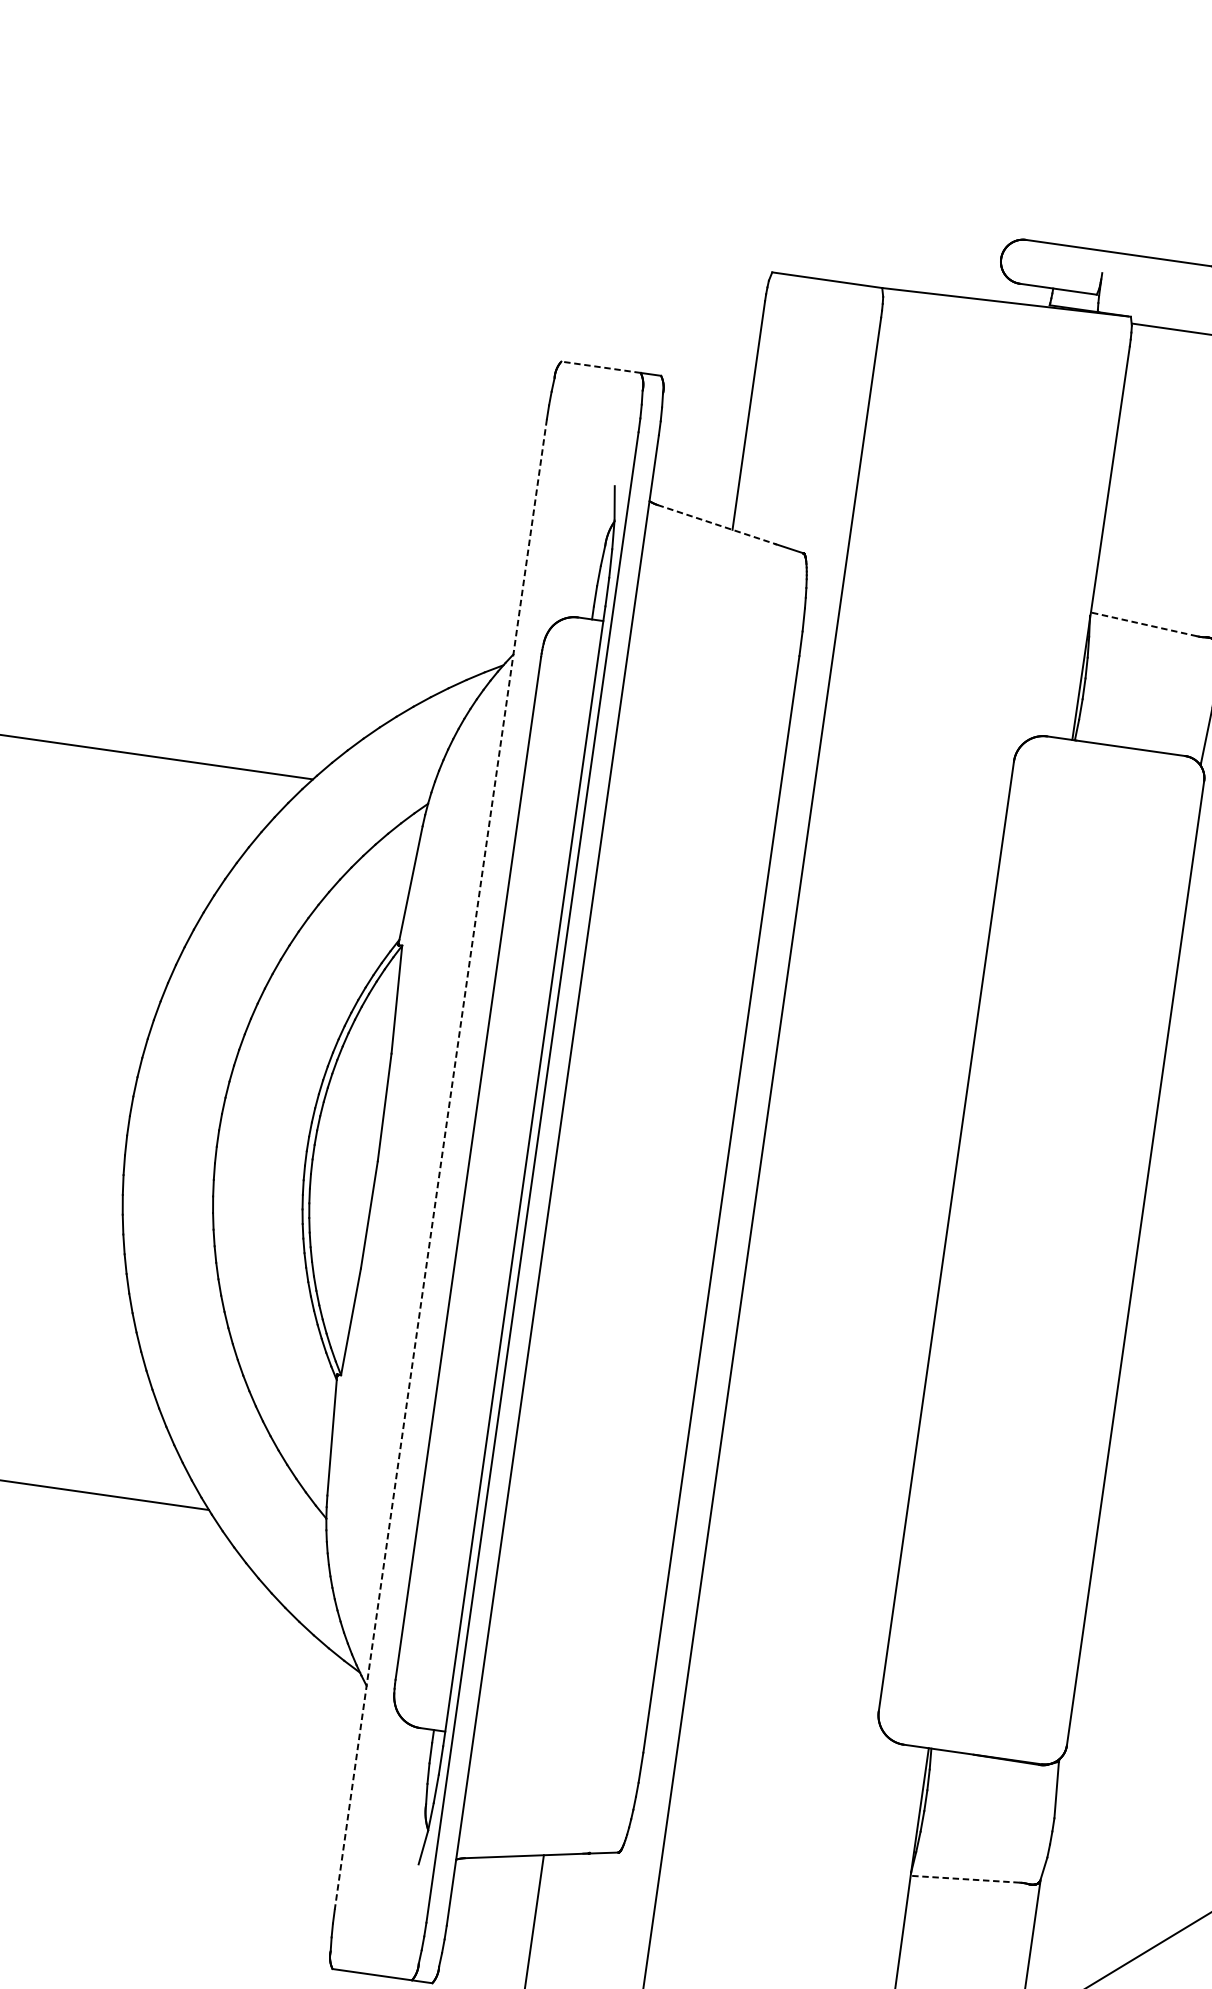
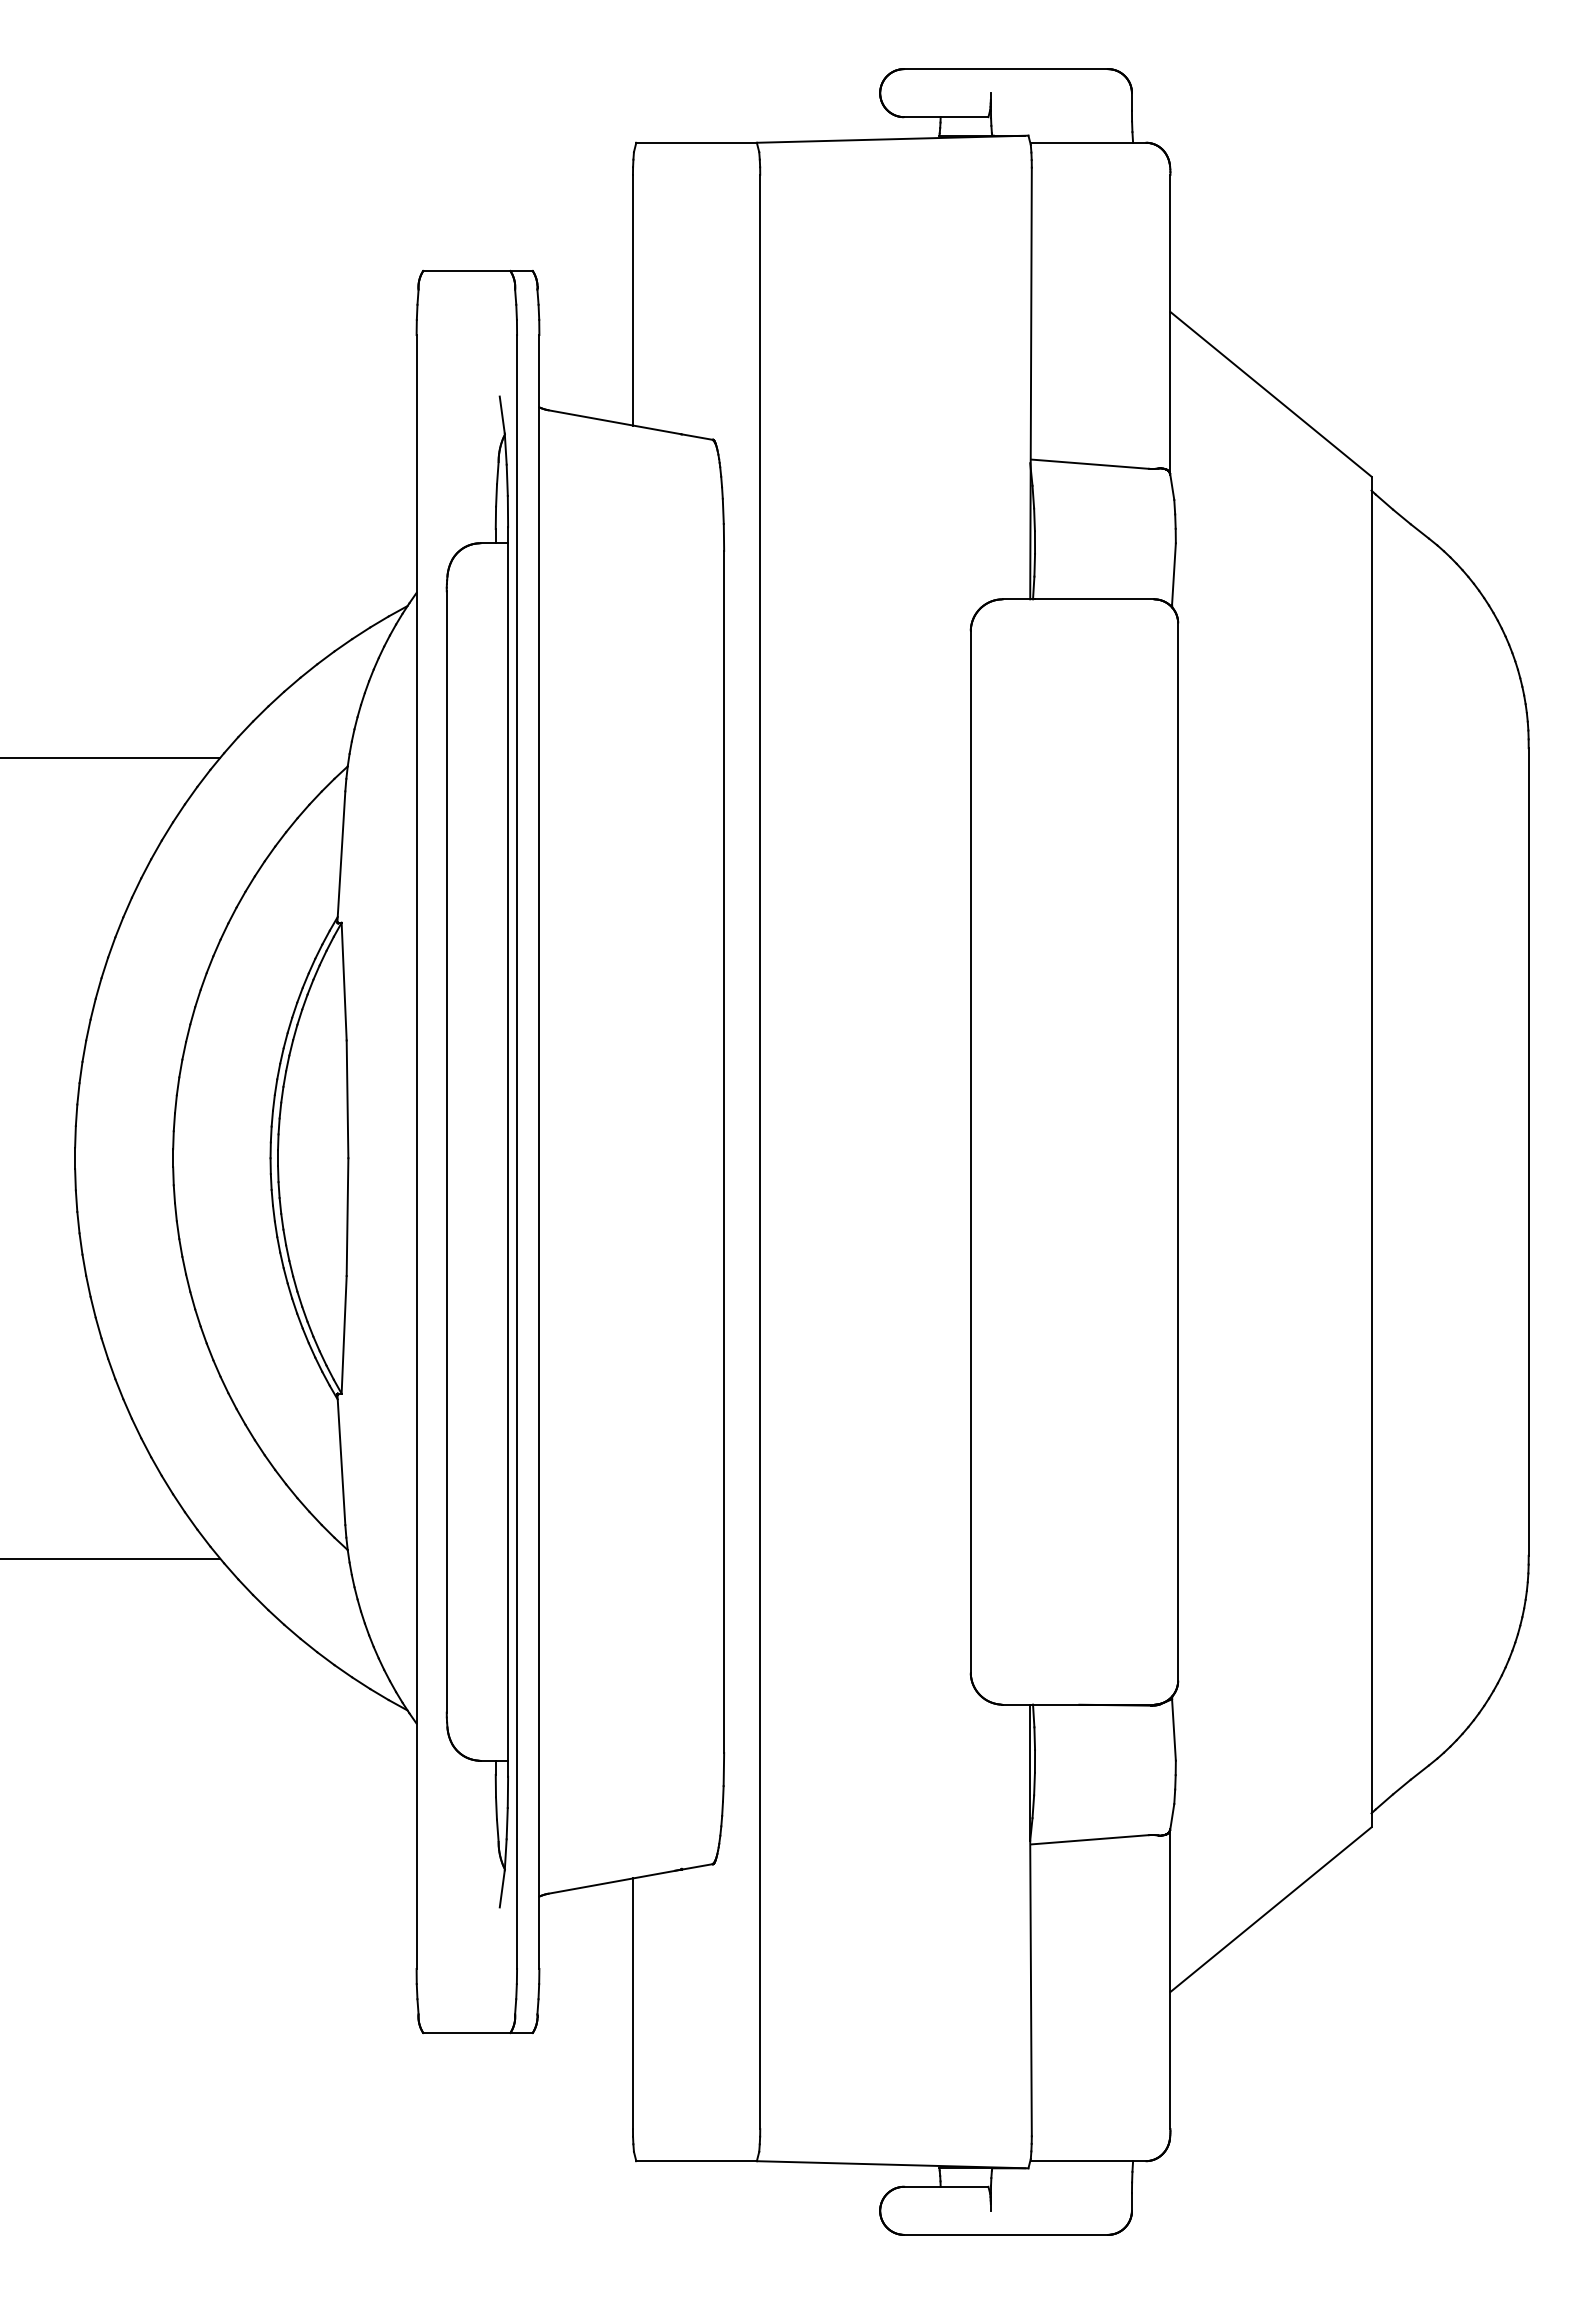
line: (600, 366) -> (466, 270), dashed -> solid
line: (716, 524) -> (615, 422), dashed -> solid
line: (1144, 624) -> (1090, 464), dashed -> solid
line: (440, 1163) -> (416, 1151), dashed -> solid
line: (966, 1879) -> (1090, 1839), dashed -> solid

